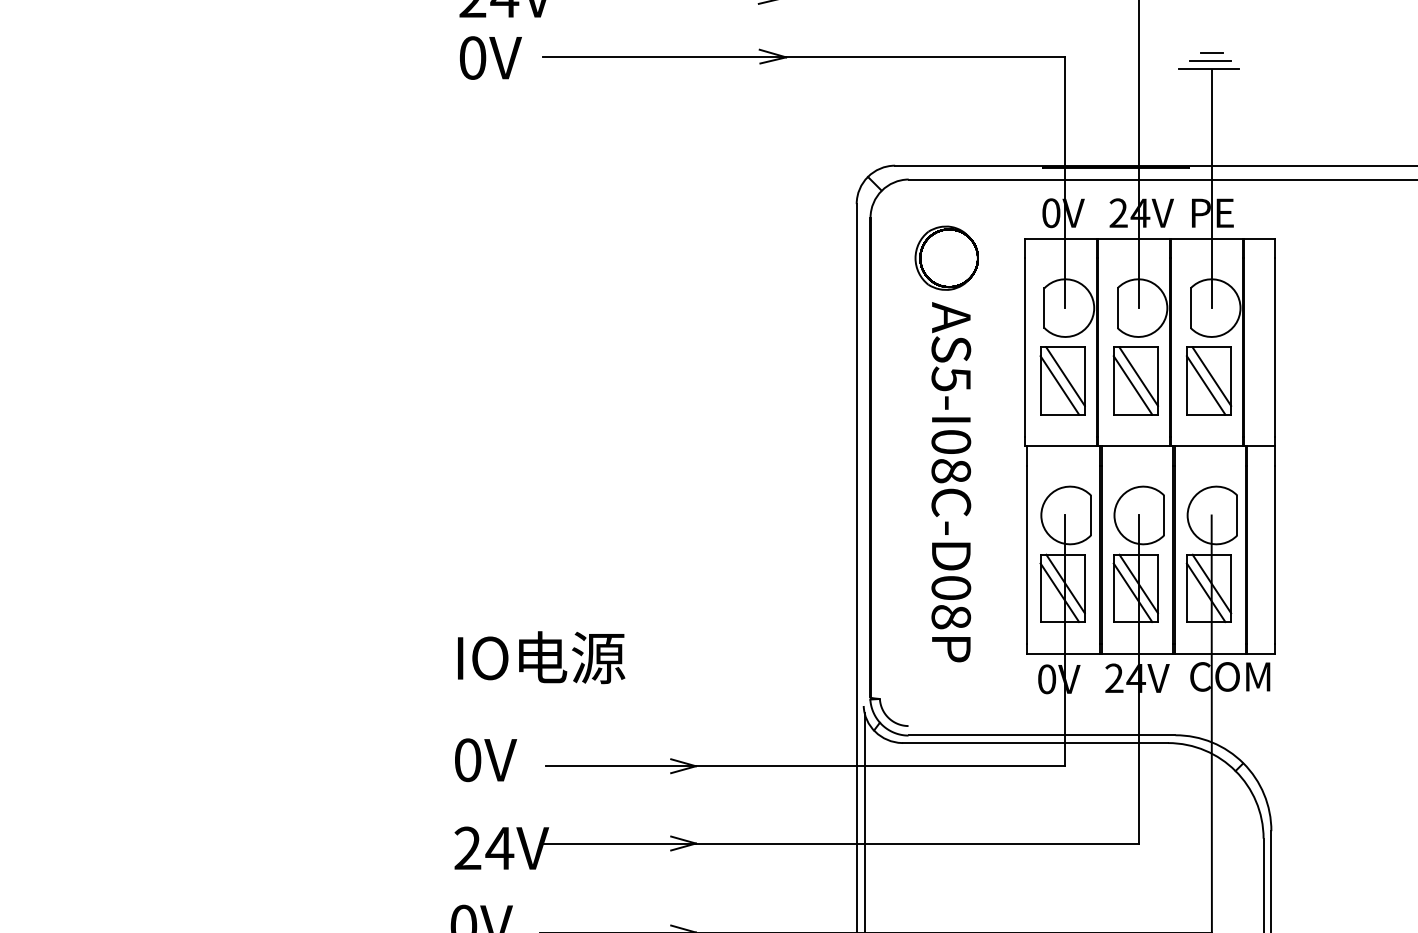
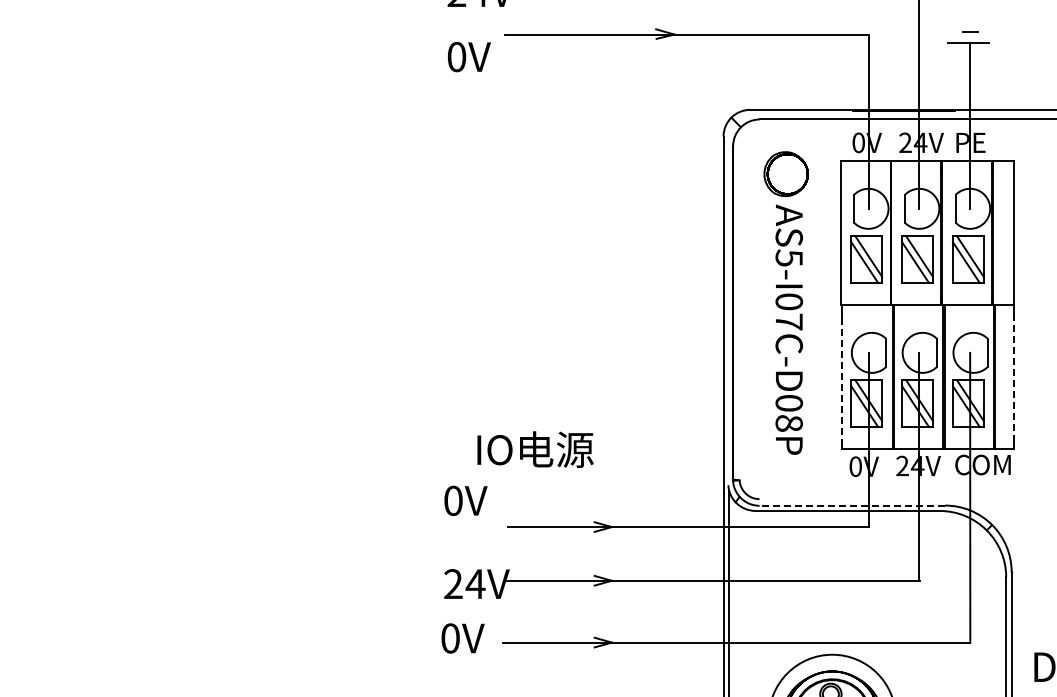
text: (491, 58) -> (469, 57), moved
line: (1210, 60) -> (969, 36), removed
text: (950, 470) -> (788, 321), AS5-I08C-D08P -> AS5-I07C-D08P
line: (1026, 555) -> (841, 380), solid -> dashed
line: (1275, 555) -> (1014, 380), solid -> dashed
text: (541, 657) -> (535, 449), moved
line: (1042, 735) -> (852, 505), solid -> dashed
text: (485, 759) -> (465, 500), moved

